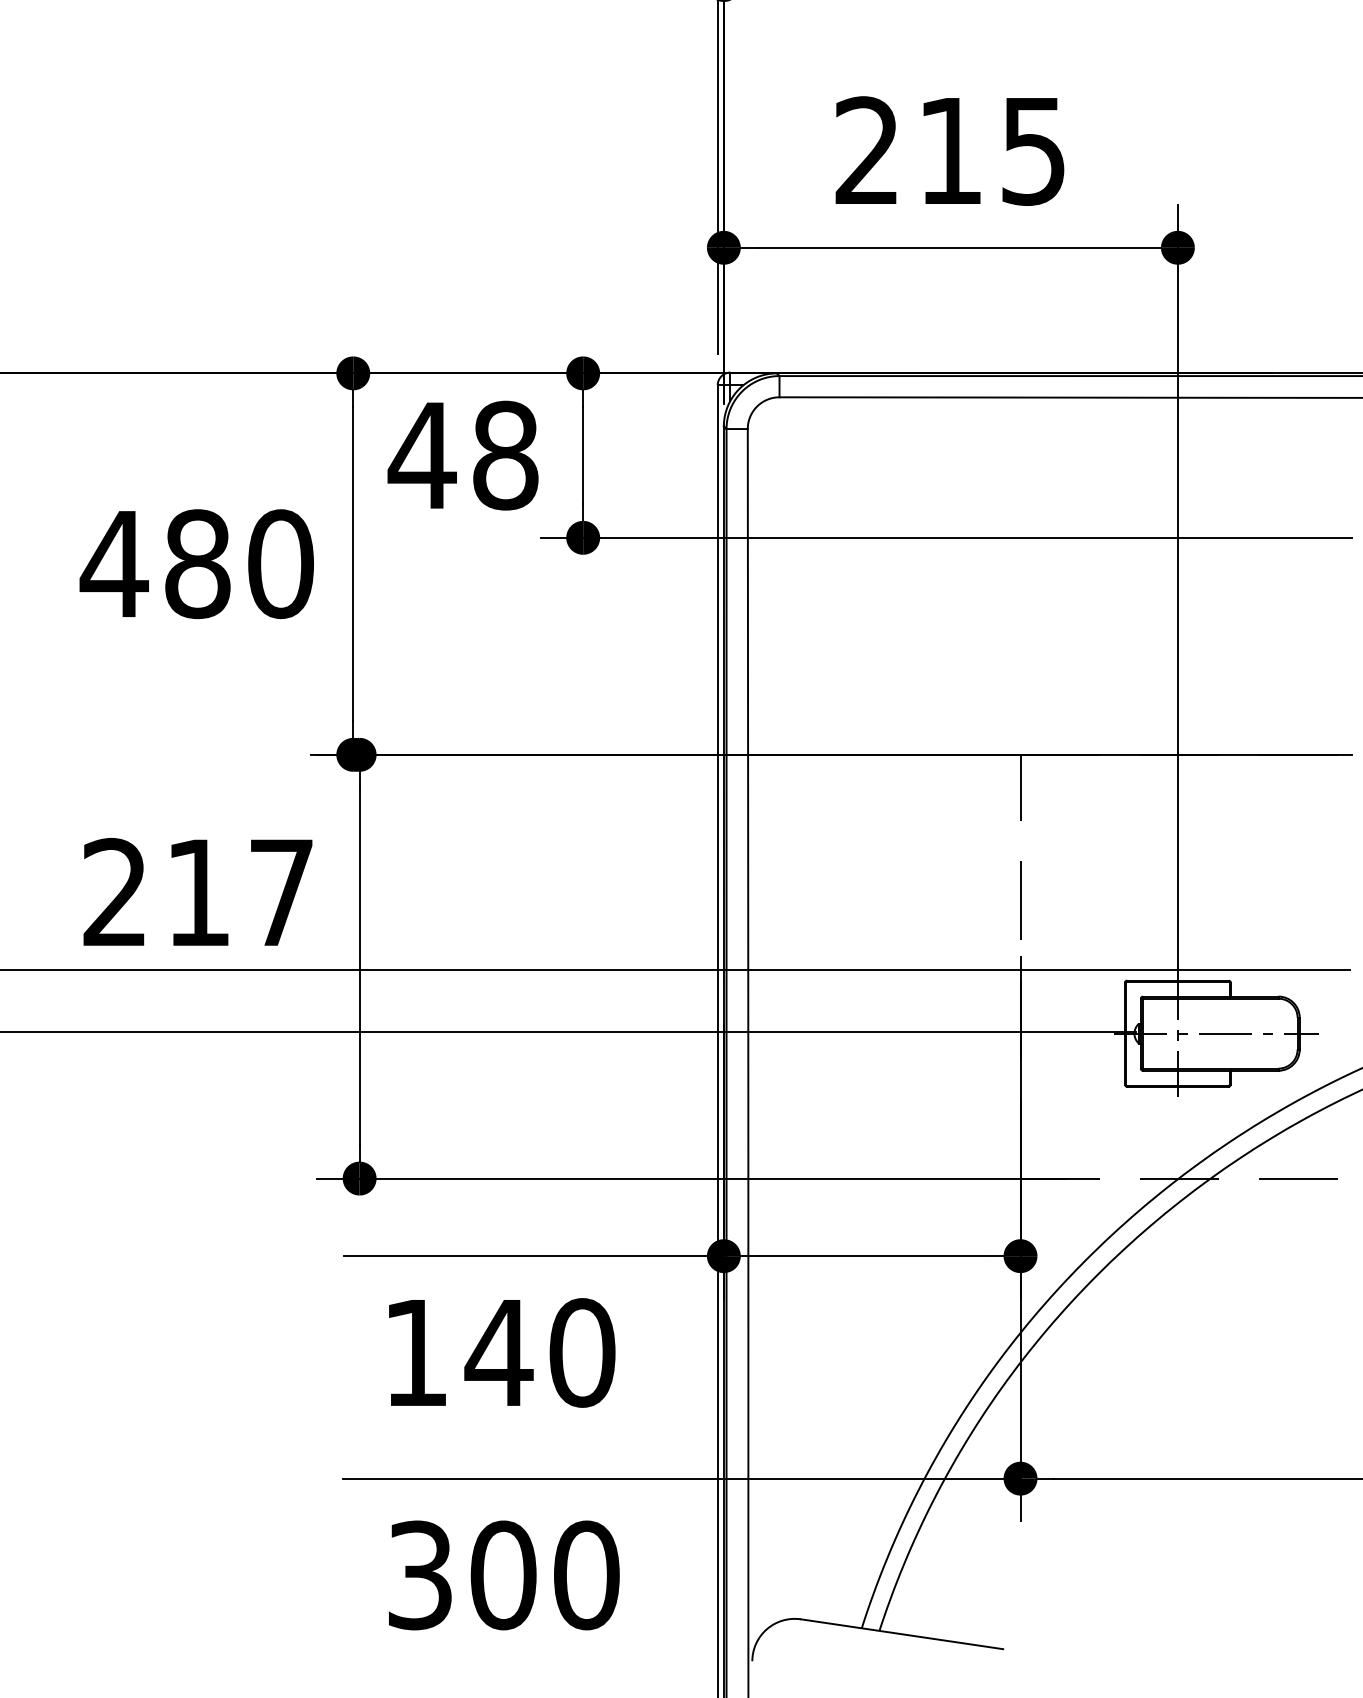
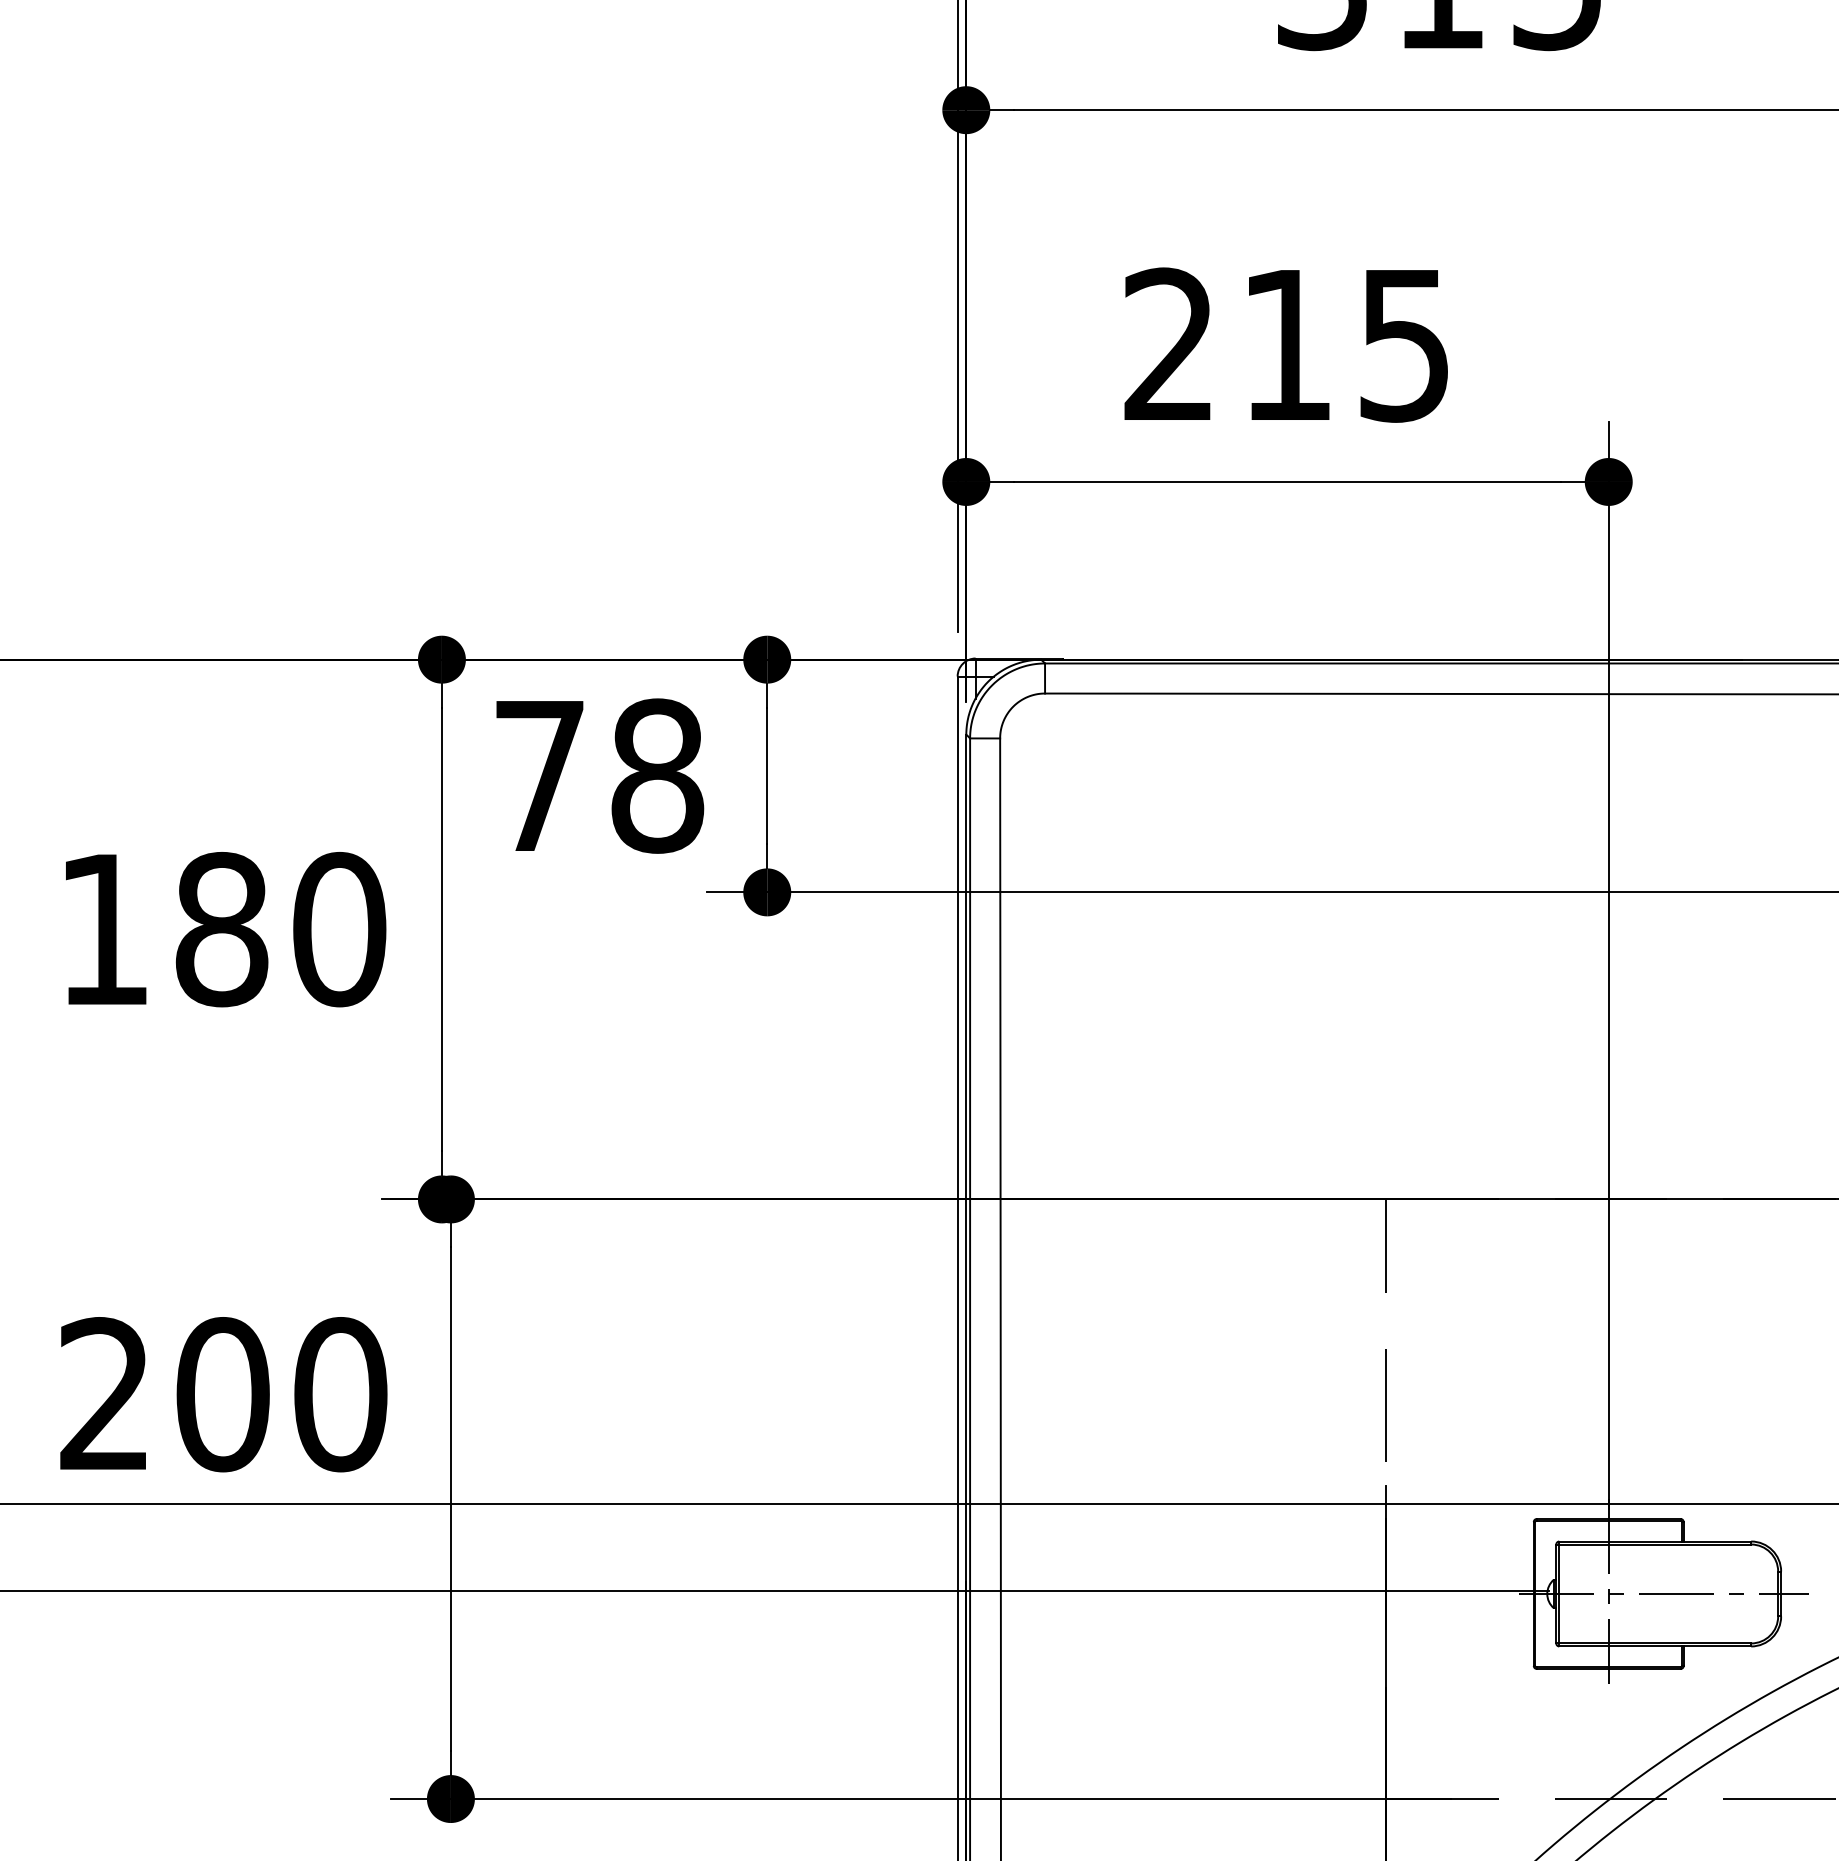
text: (421, 455) -> (538, 775), 48 -> 78
text: (113, 563) -> (102, 928), 480 -> 180
text: (239, 892) -> (280, 1394), 217 -> 200

